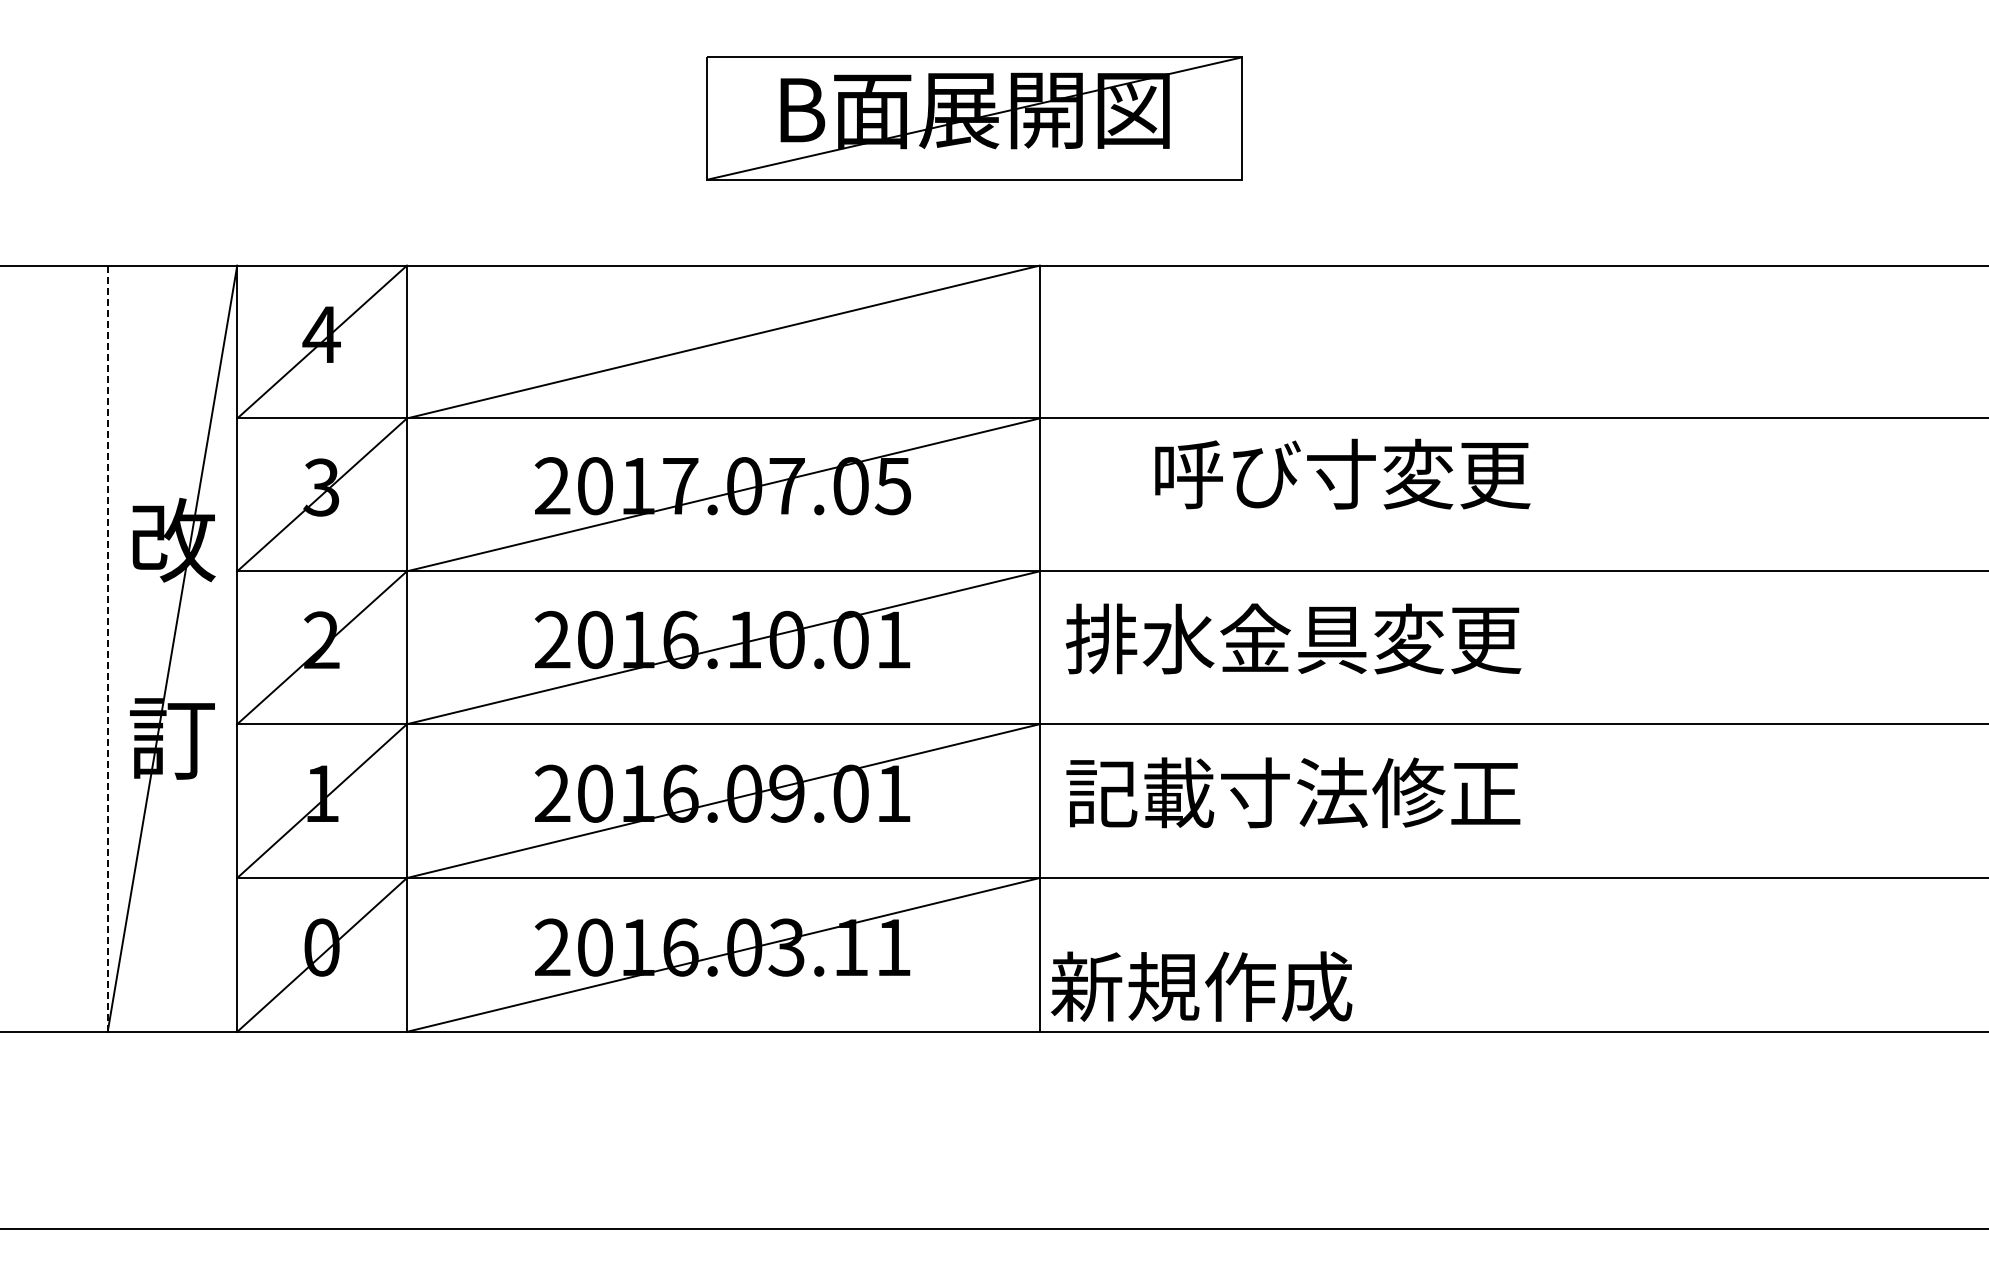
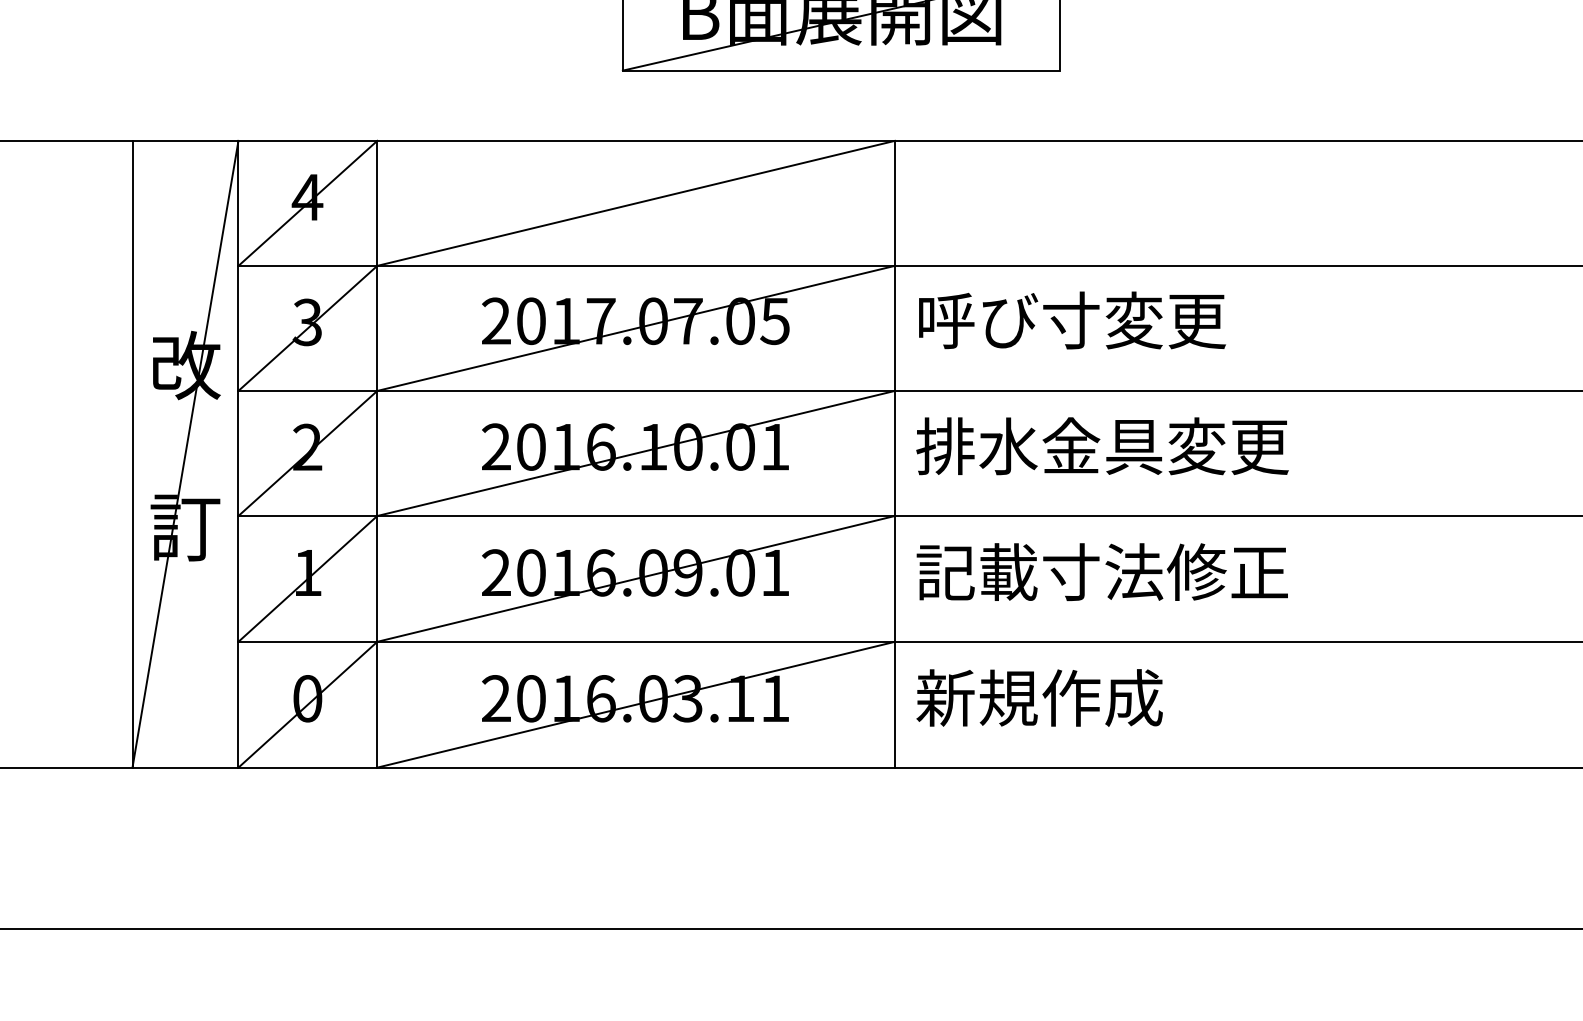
text: (1342, 473) -> (1072, 319), moved
line: (107, 649) -> (132, 454), dashed -> solid
text: (1201, 986) -> (1039, 697), moved

